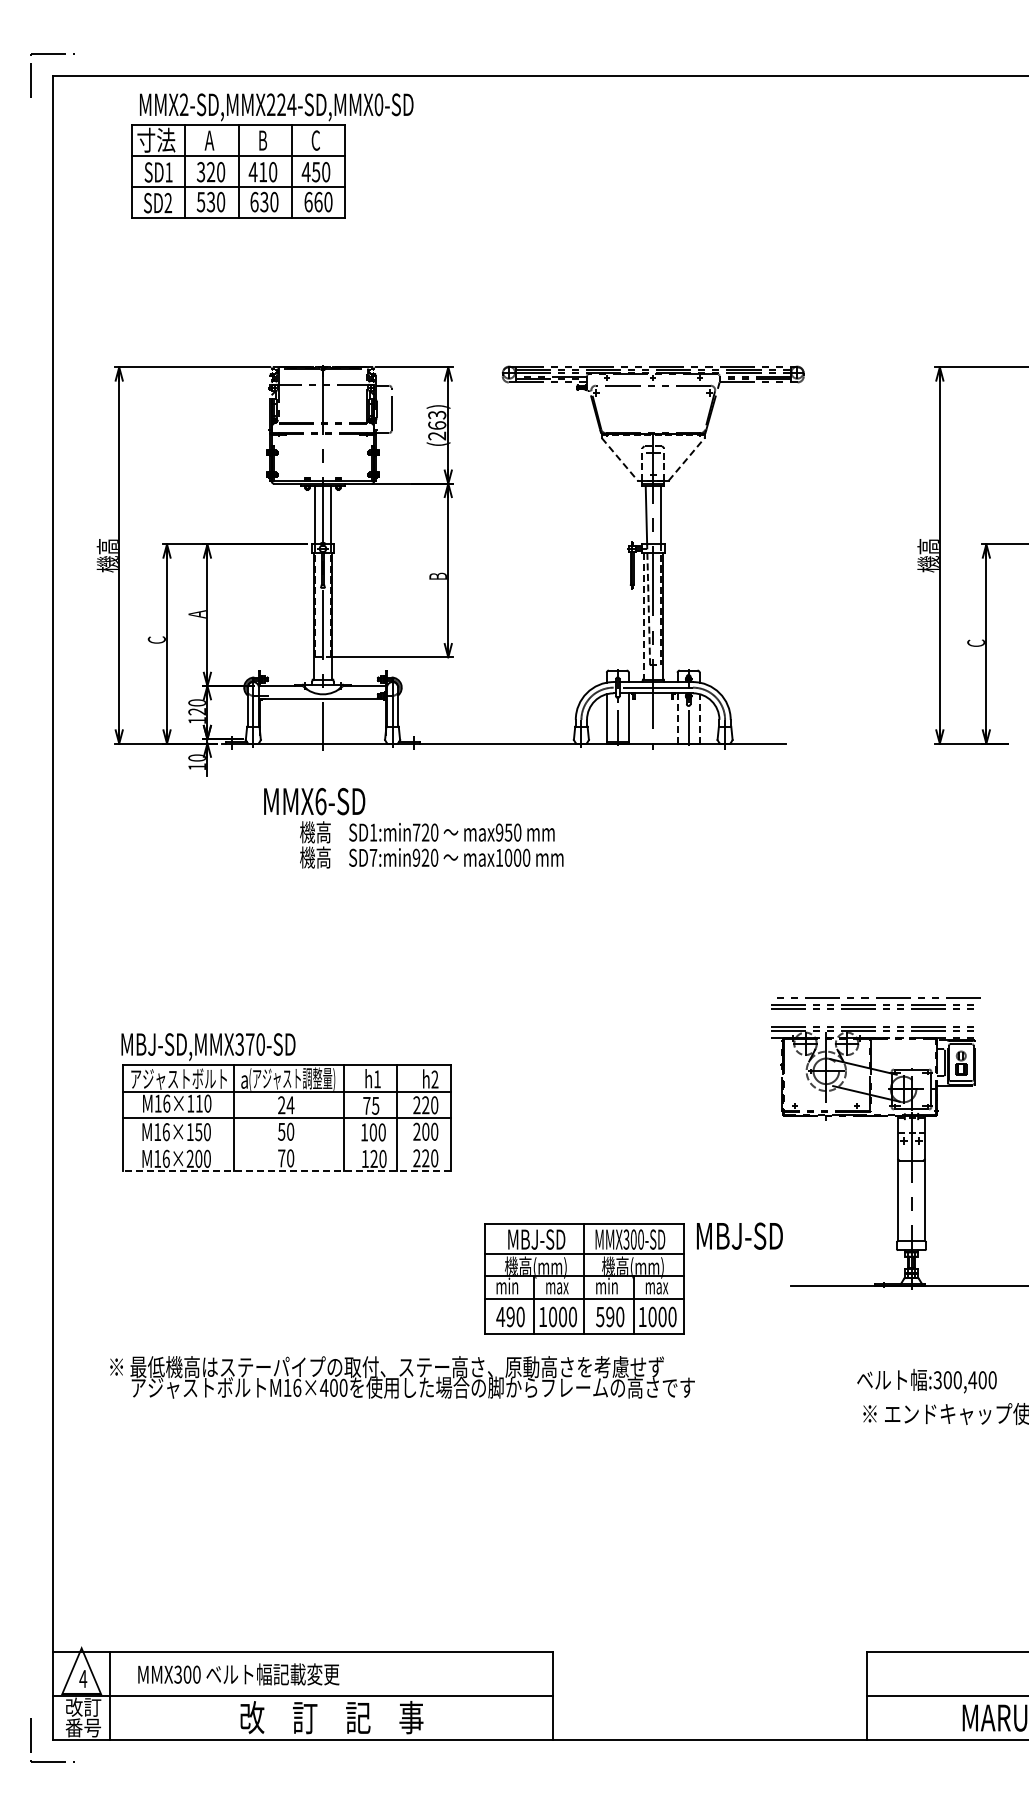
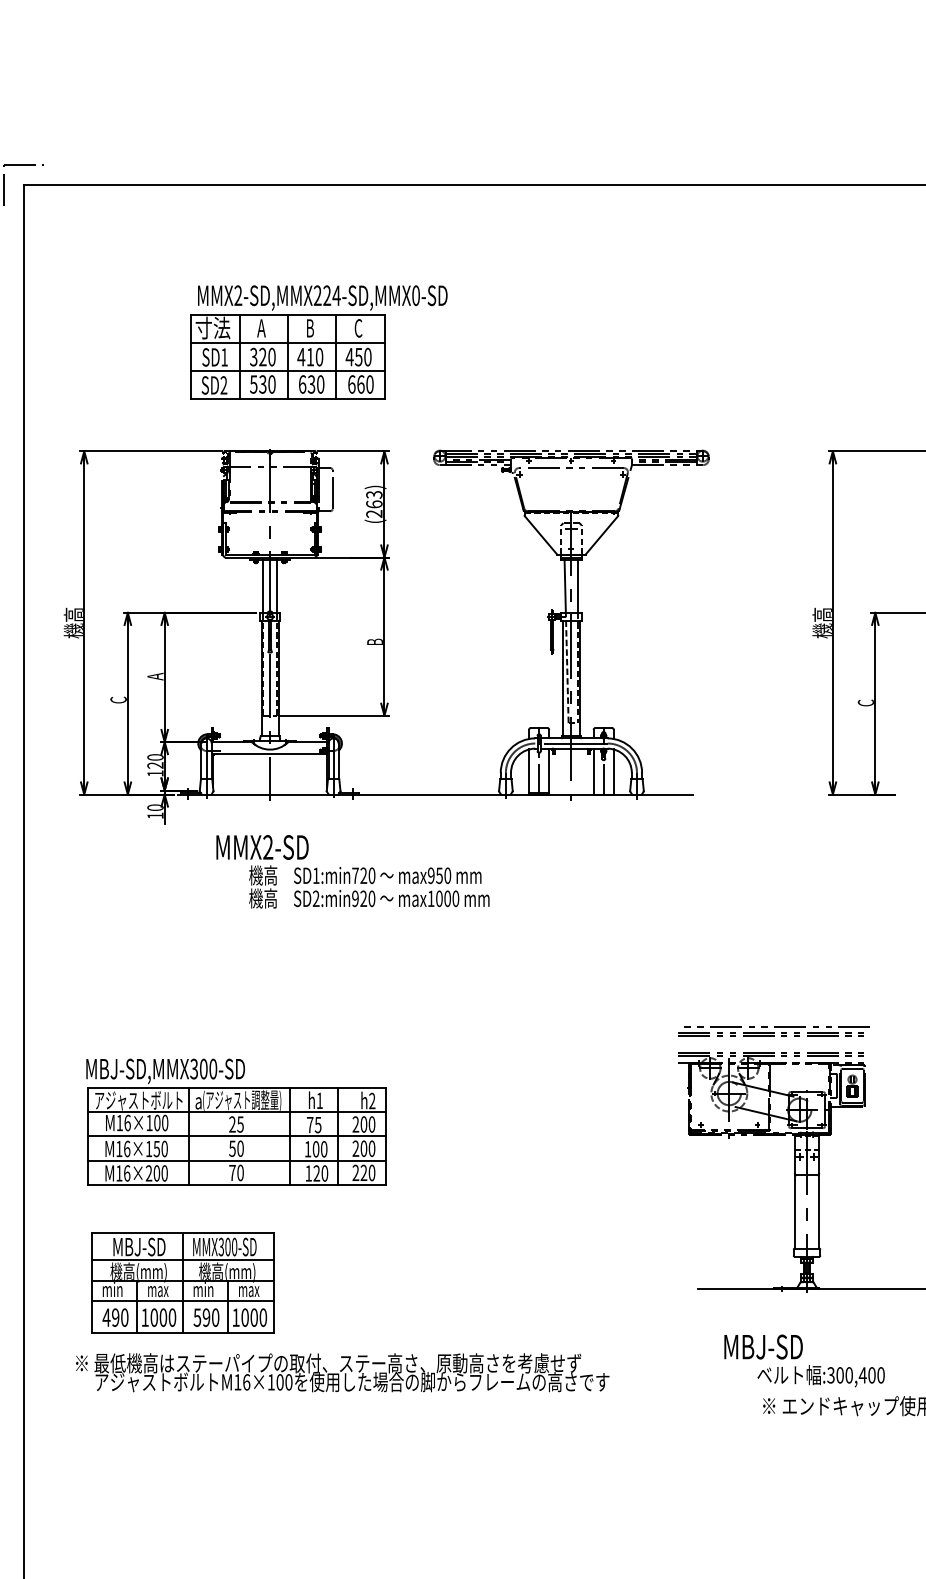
part: (272, 155) -> (318, 341), moved
line: (619, 459) -> (540, 535), dashed -> solid
line: (686, 459) -> (601, 535), dashed -> solid
line: (643, 617) -> (562, 679), dashed -> solid
line: (677, 718) -> (593, 771), dashed -> solid
line: (699, 718) -> (613, 771), dashed -> solid
text: (320, 801) -> (267, 847), MMX6-SD -> MMX2-SD
text: (373, 857) -> (316, 898), SD7:min920 -> SD2:min920
text: (250, 1044) -> (204, 1069), MBJ-SD,MMX370-SD -> MBJ-SD,MMX300-SD
text: (199, 1103) -> (157, 1122), M16×110 -> M16×100
text: (290, 1105) -> (240, 1124), 24 -> 25
text: (425, 1105) -> (363, 1124), 220 -> 200
line: (286, 1144) -> (236, 1160), added
line: (286, 1171) -> (236, 1184), dashed -> solid
text: (739, 1235) -> (763, 1346), moved
part: (584, 1278) -> (183, 1282), moved
text: (323, 1387) -> (270, 1381), M16×400 -> M16×100

